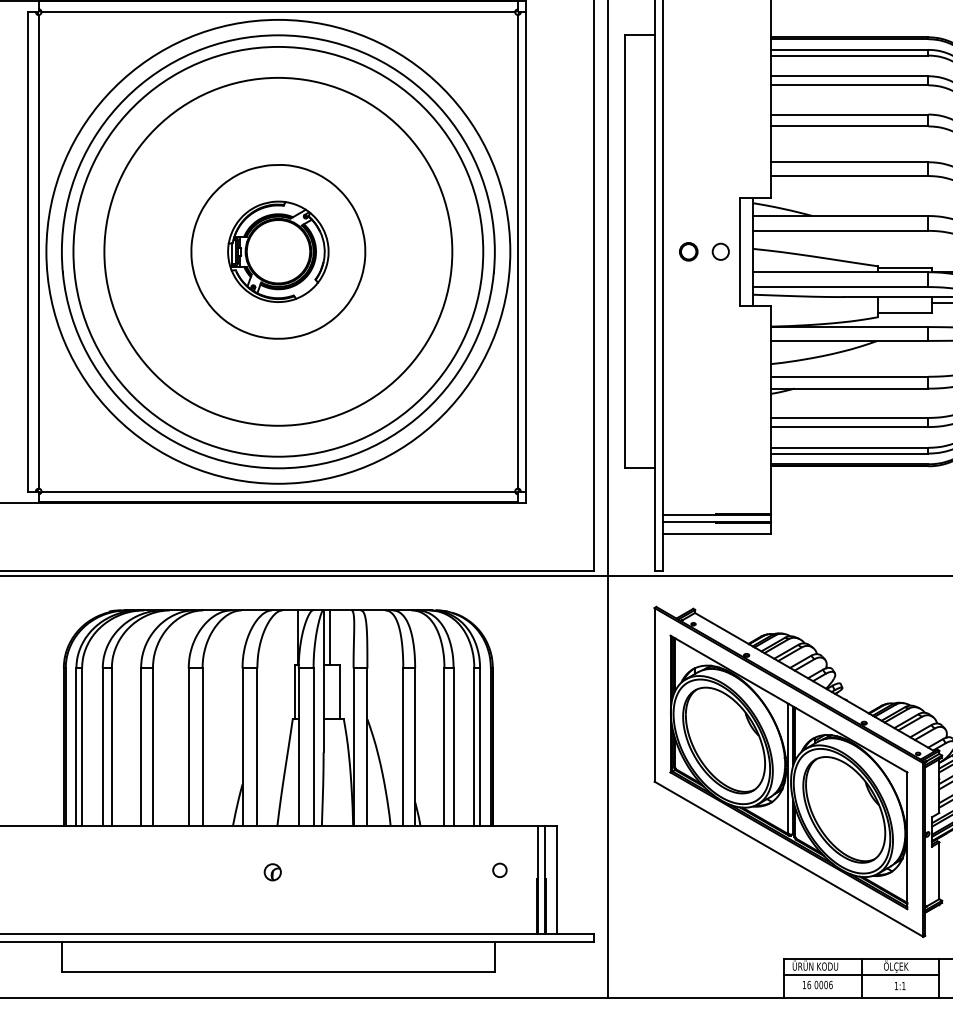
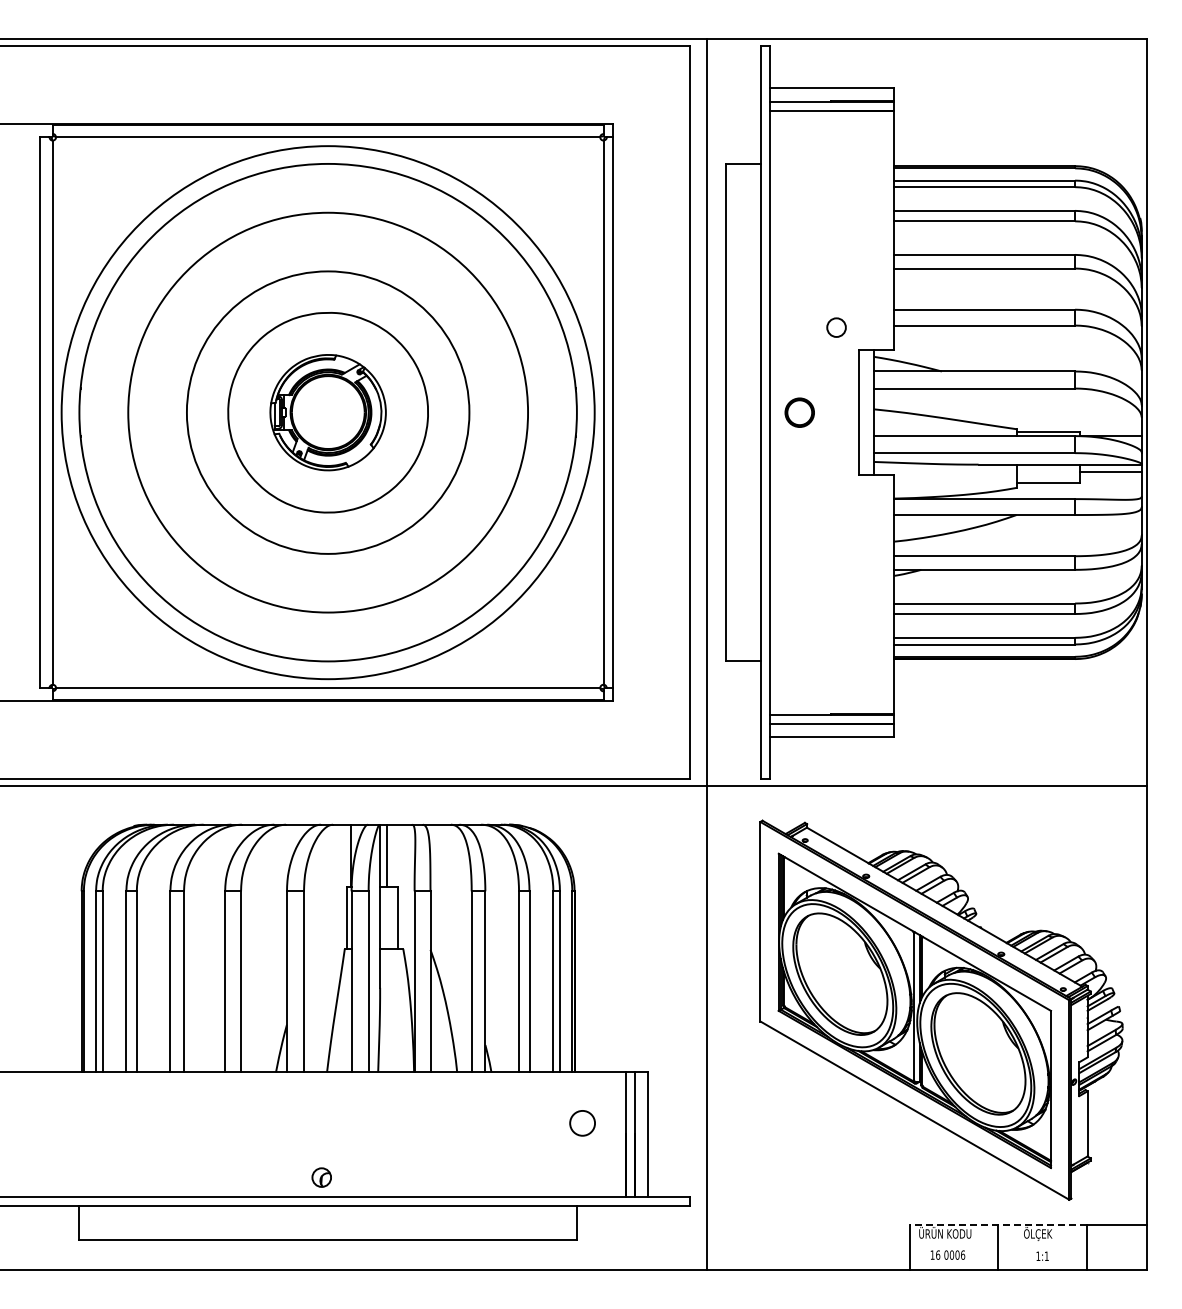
circle: (277, 251) -> (327, 412), size x0.6
circle: (688, 251) -> (799, 412), size x1.4
circle: (720, 251) -> (836, 327), moved
circle: (499, 870) -> (582, 1123), size x1.6
part: (272, 872) -> (321, 1177), moved
line: (861, 959) -> (998, 1225), solid -> dashed
line: (861, 974) -> (998, 1243), removed

